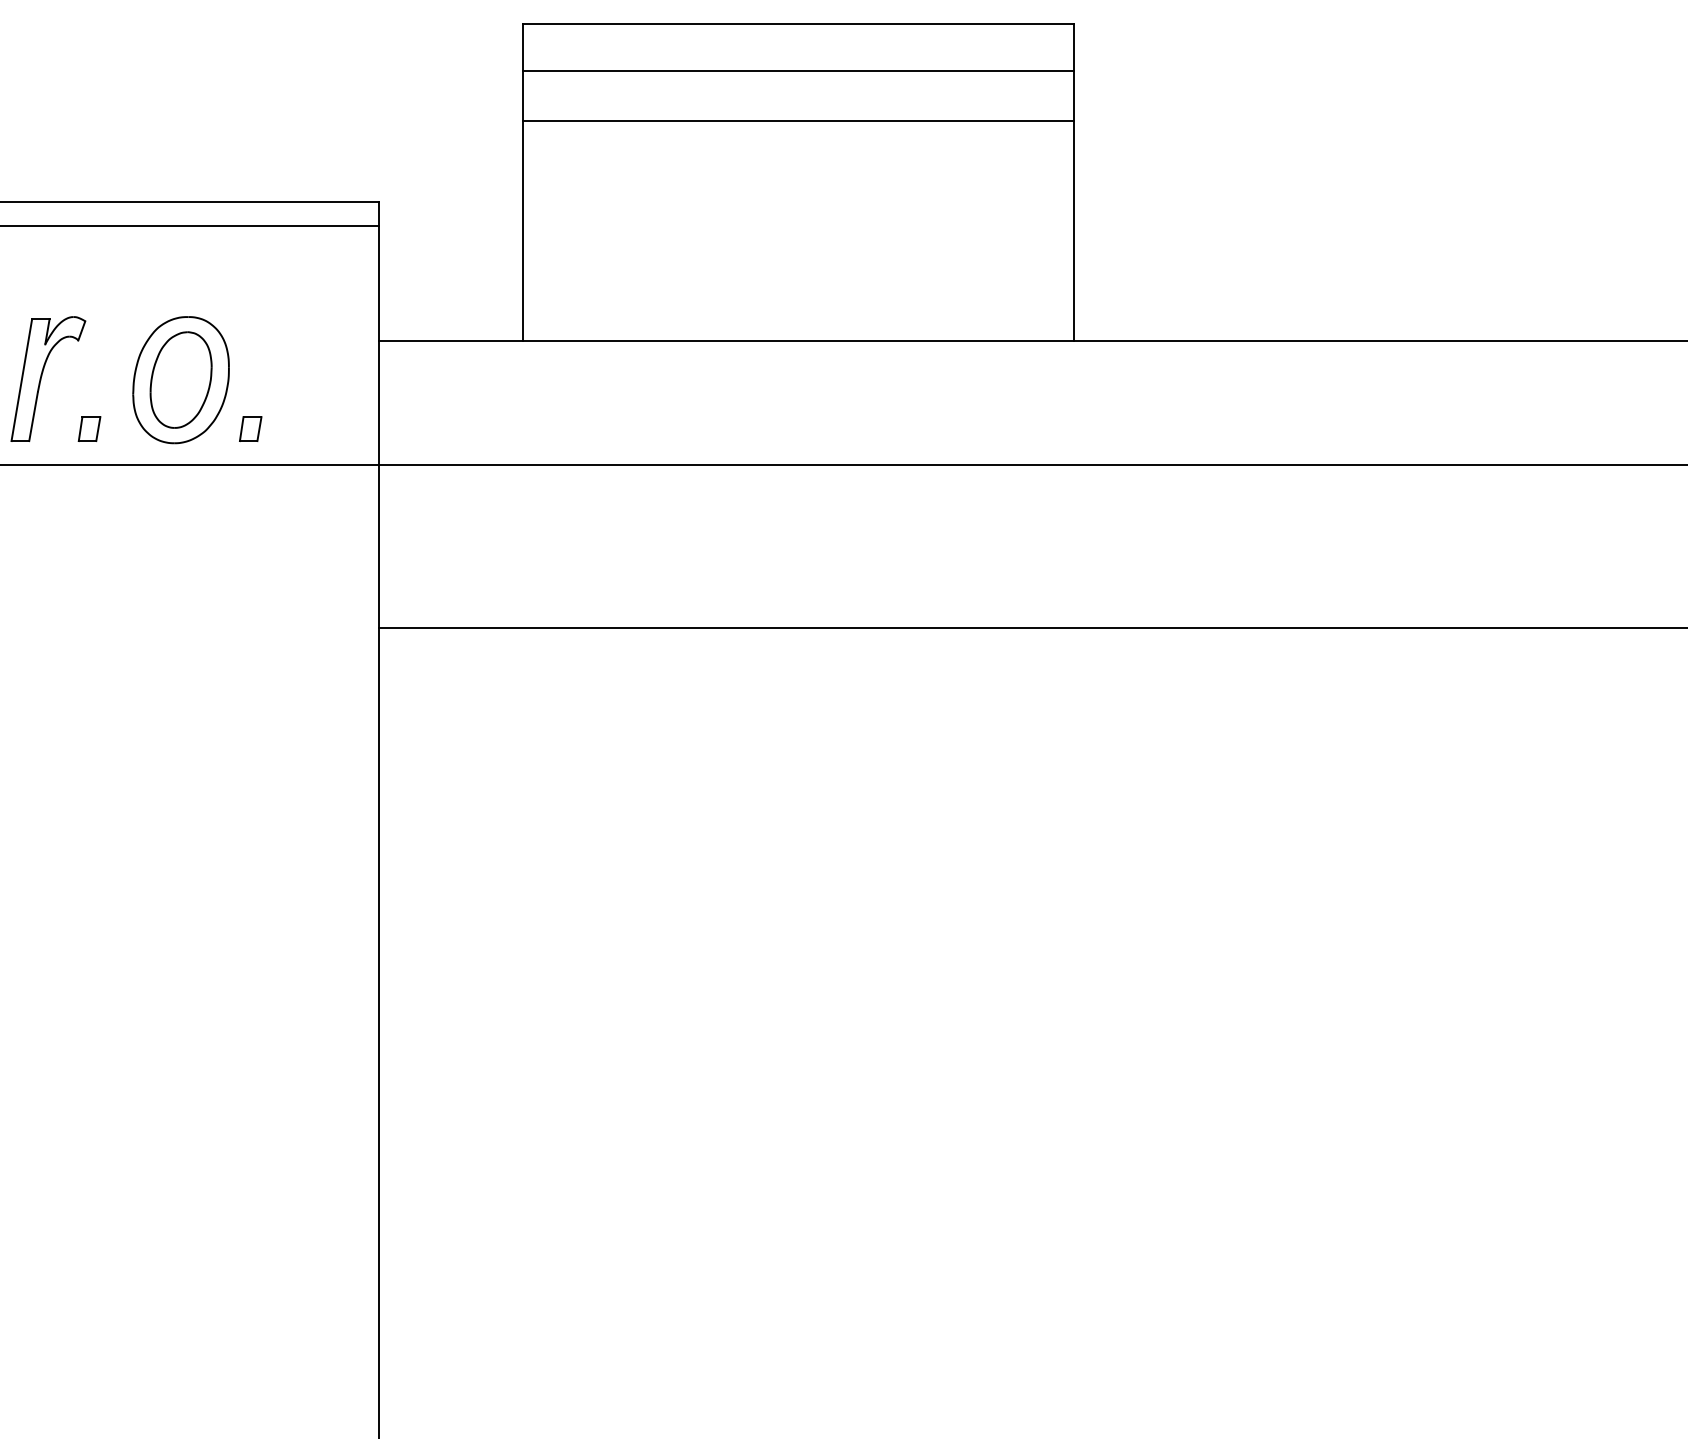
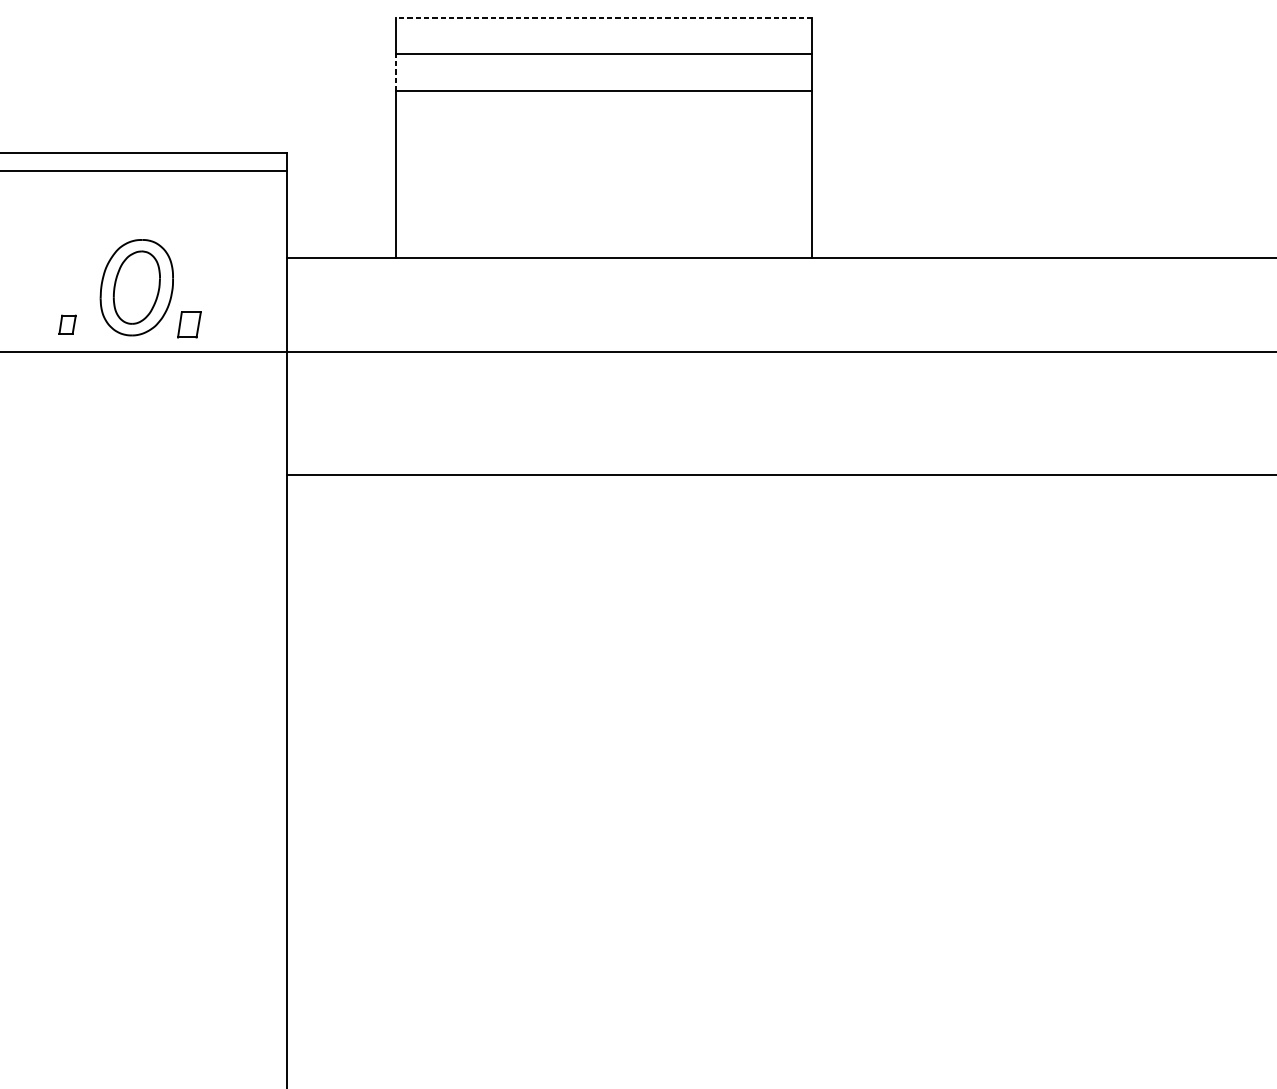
line: (797, 23) -> (603, 17), solid -> dashed
line: (522, 95) -> (395, 72), solid -> dashed
part: (42, 376) -> (32, 284), removed
part: (250, 428) -> (189, 324), size x1.4

